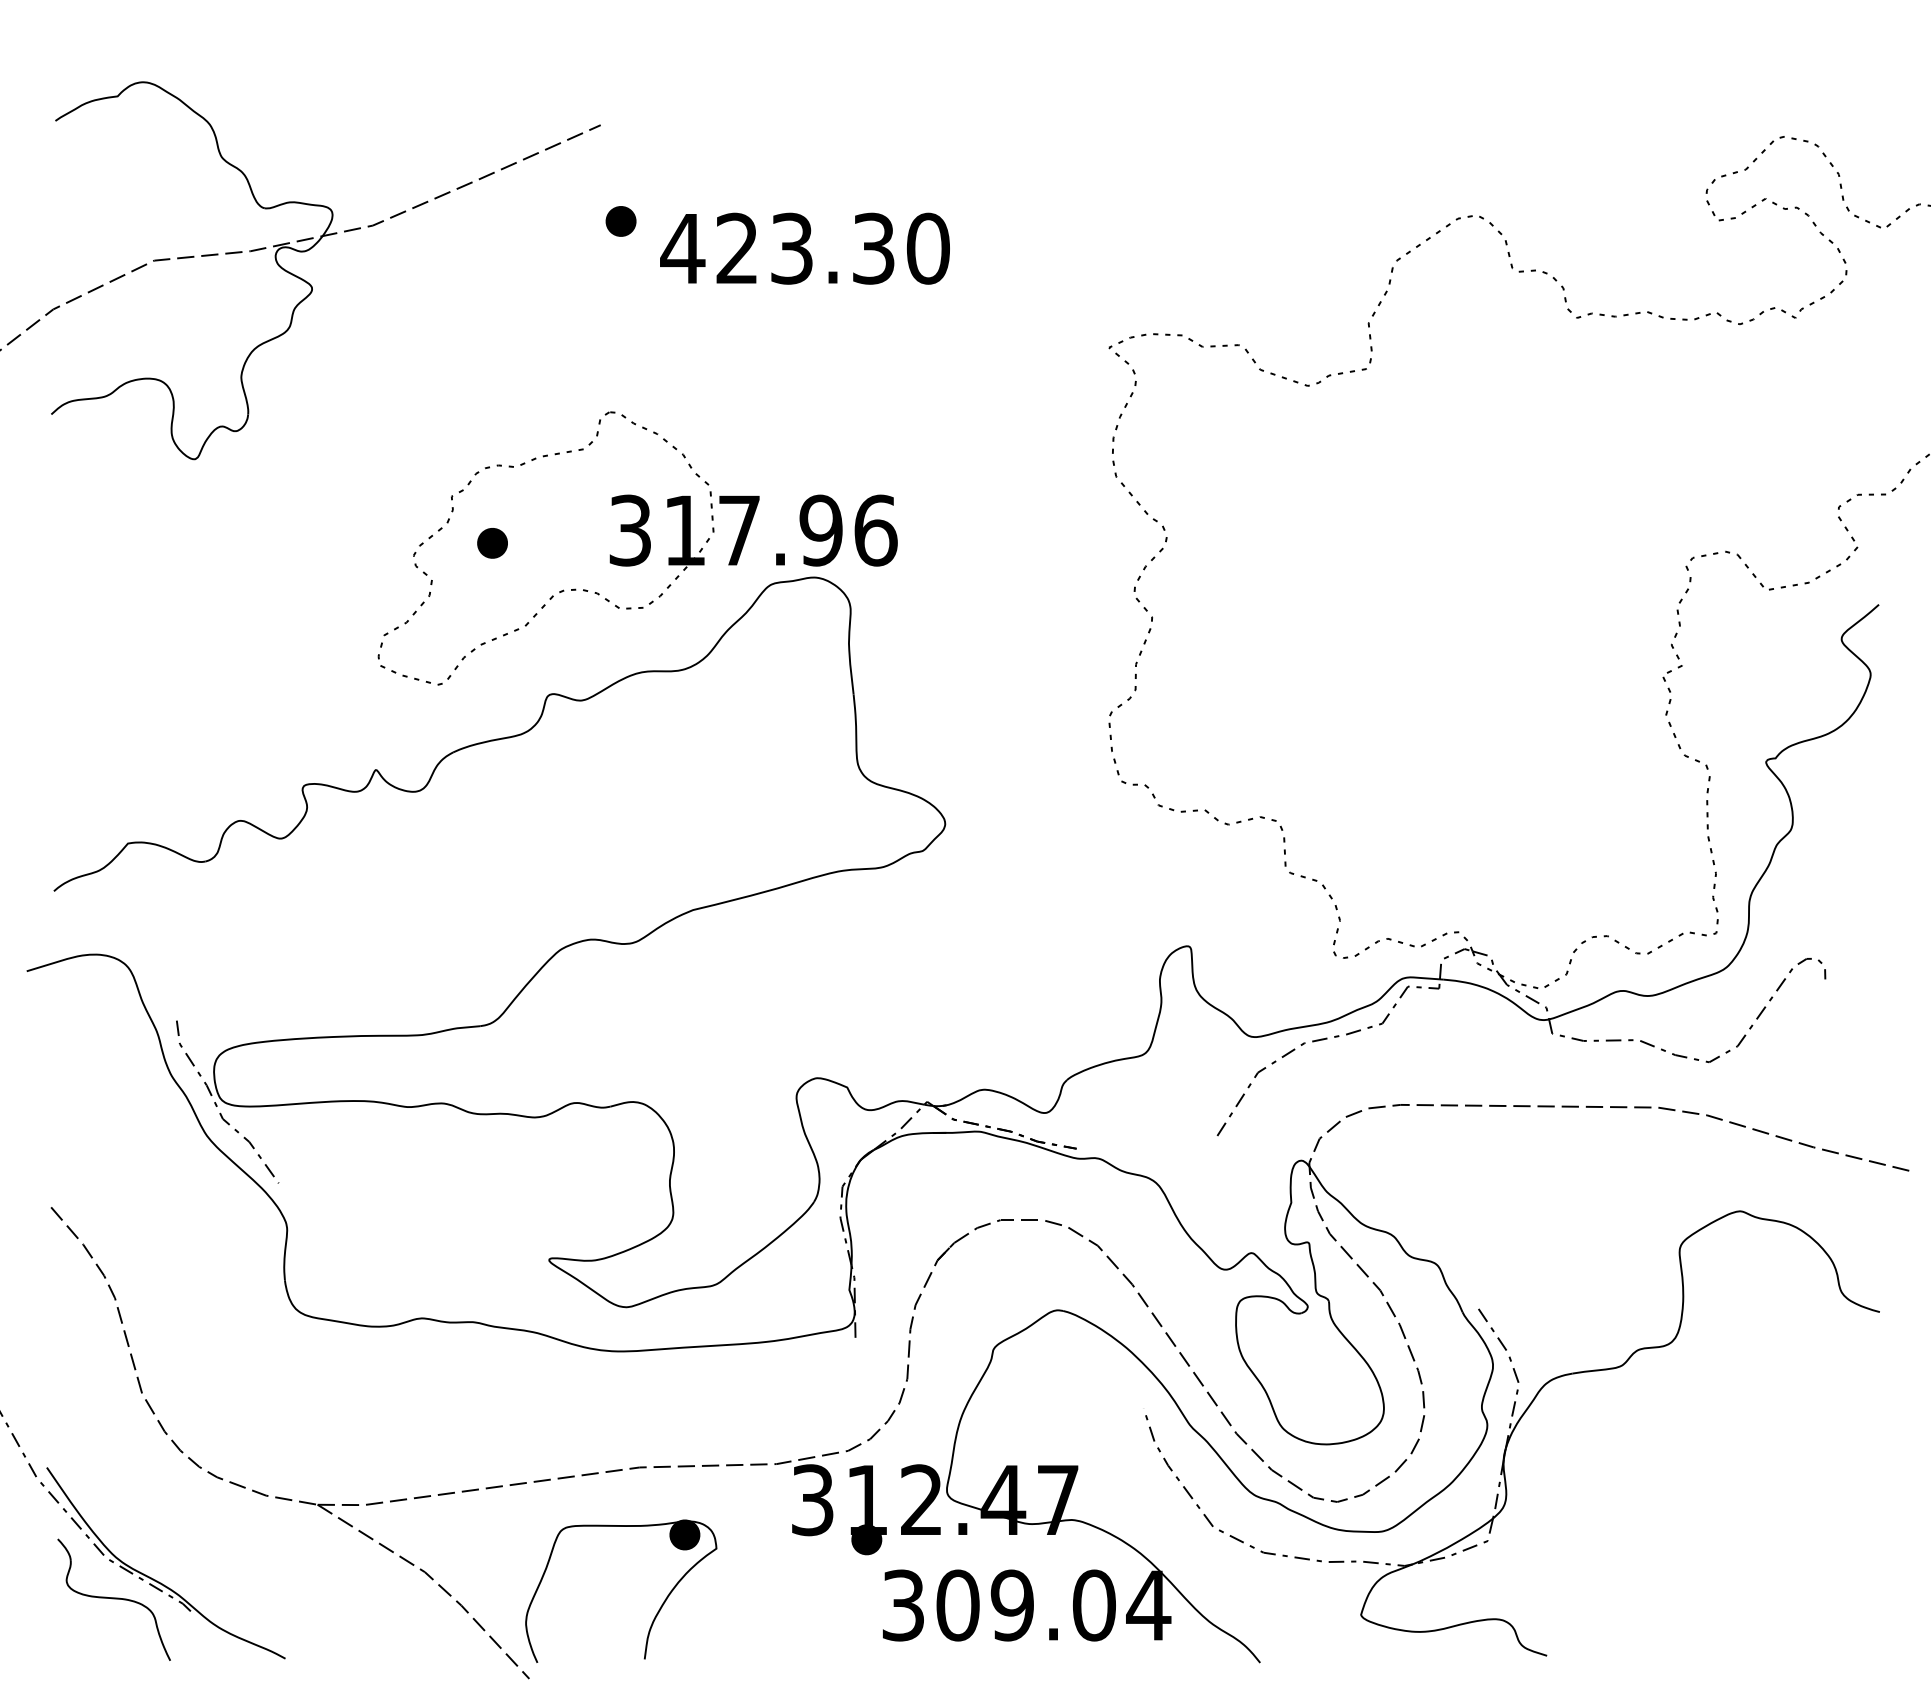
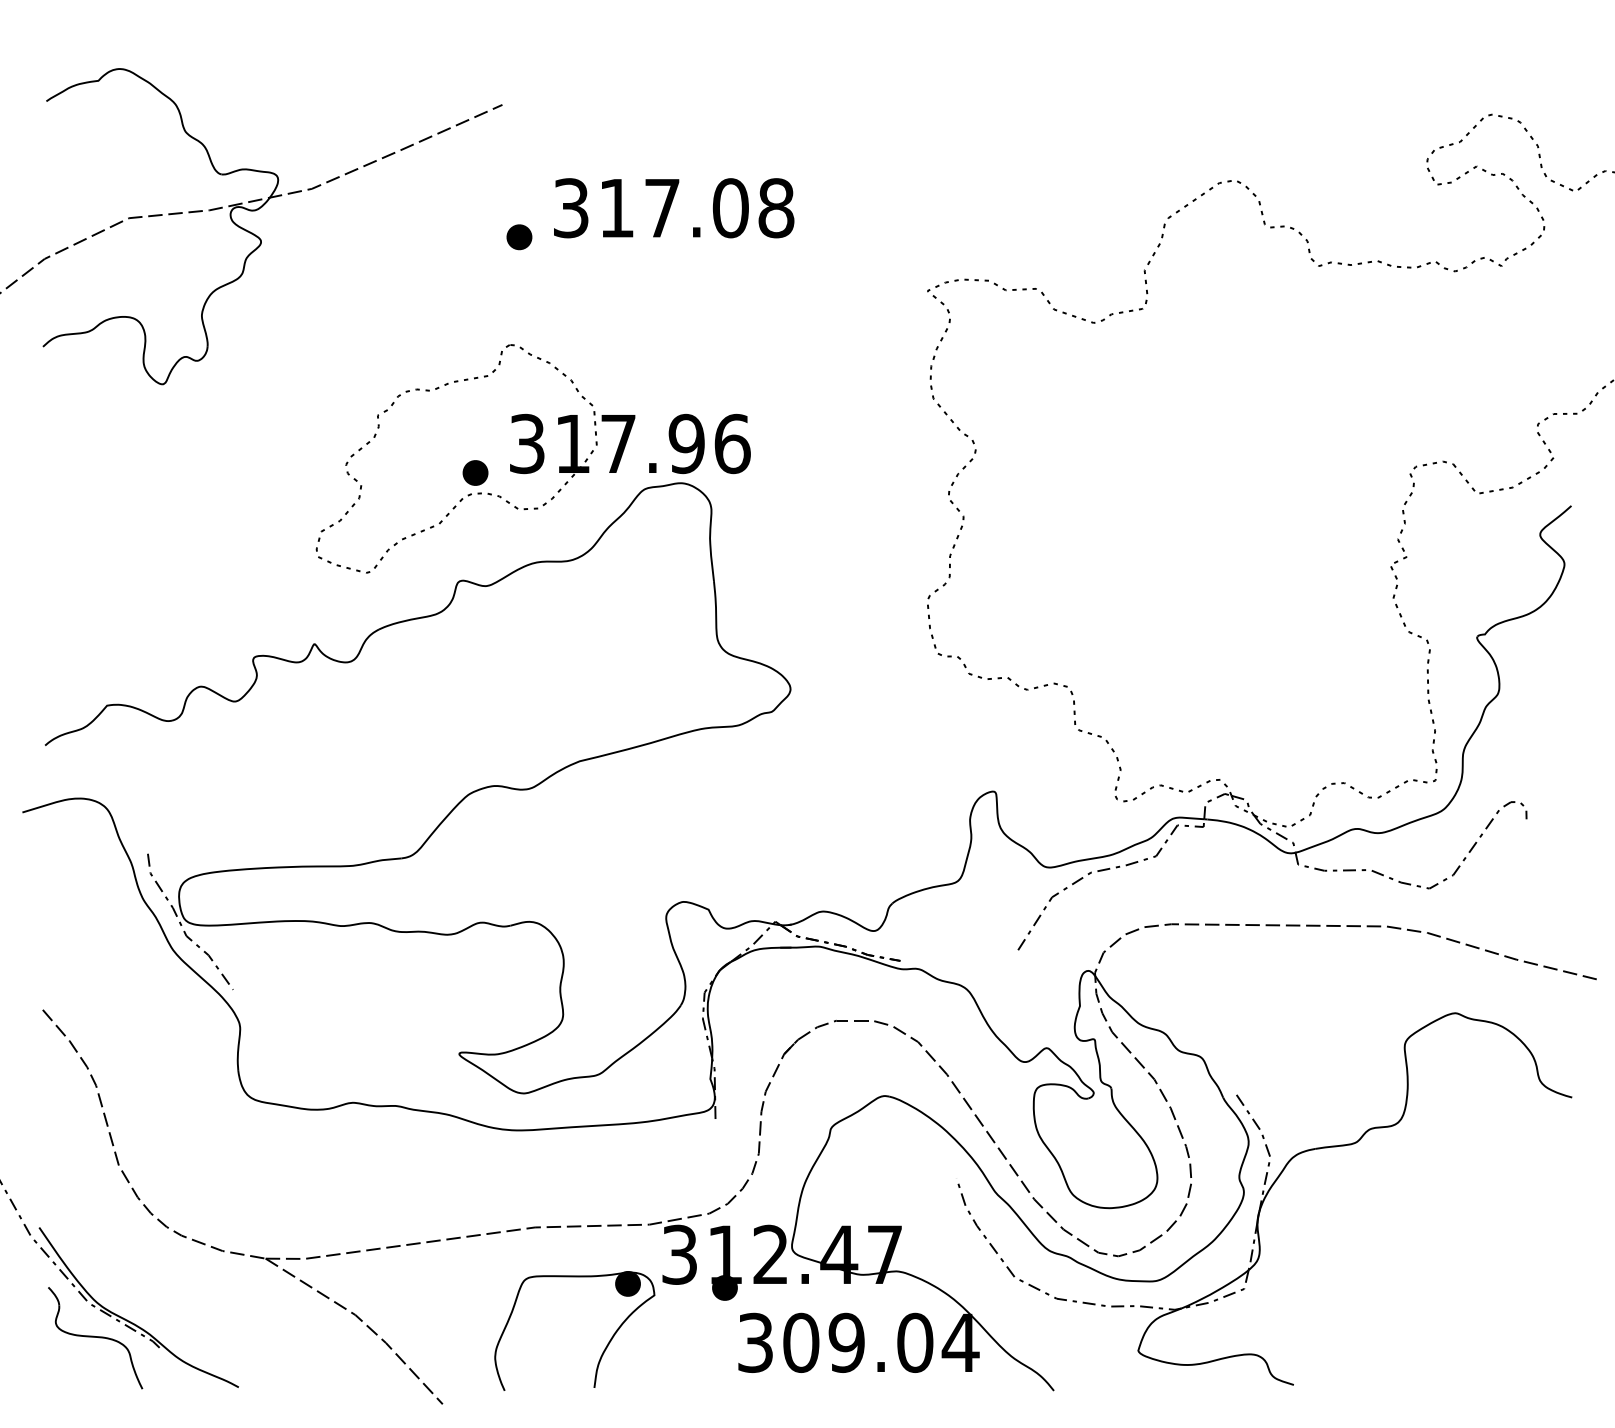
part: (620, 221) -> (518, 237), moved
text: (804, 248) -> (672, 208), 423.30 -> 317.08
part: (492, 543) -> (475, 473), moved
part: (657, 1611) -> (605, 1347), moved

